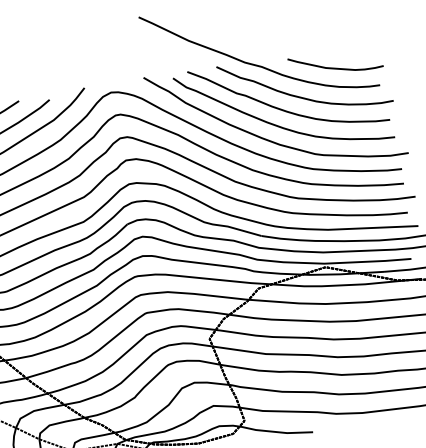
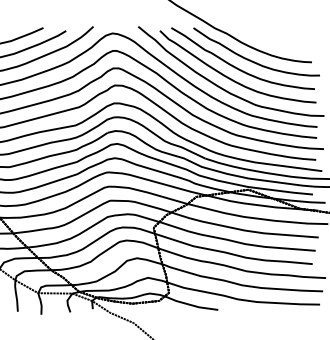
curve: (335, 67) -> (281, 43), removed

